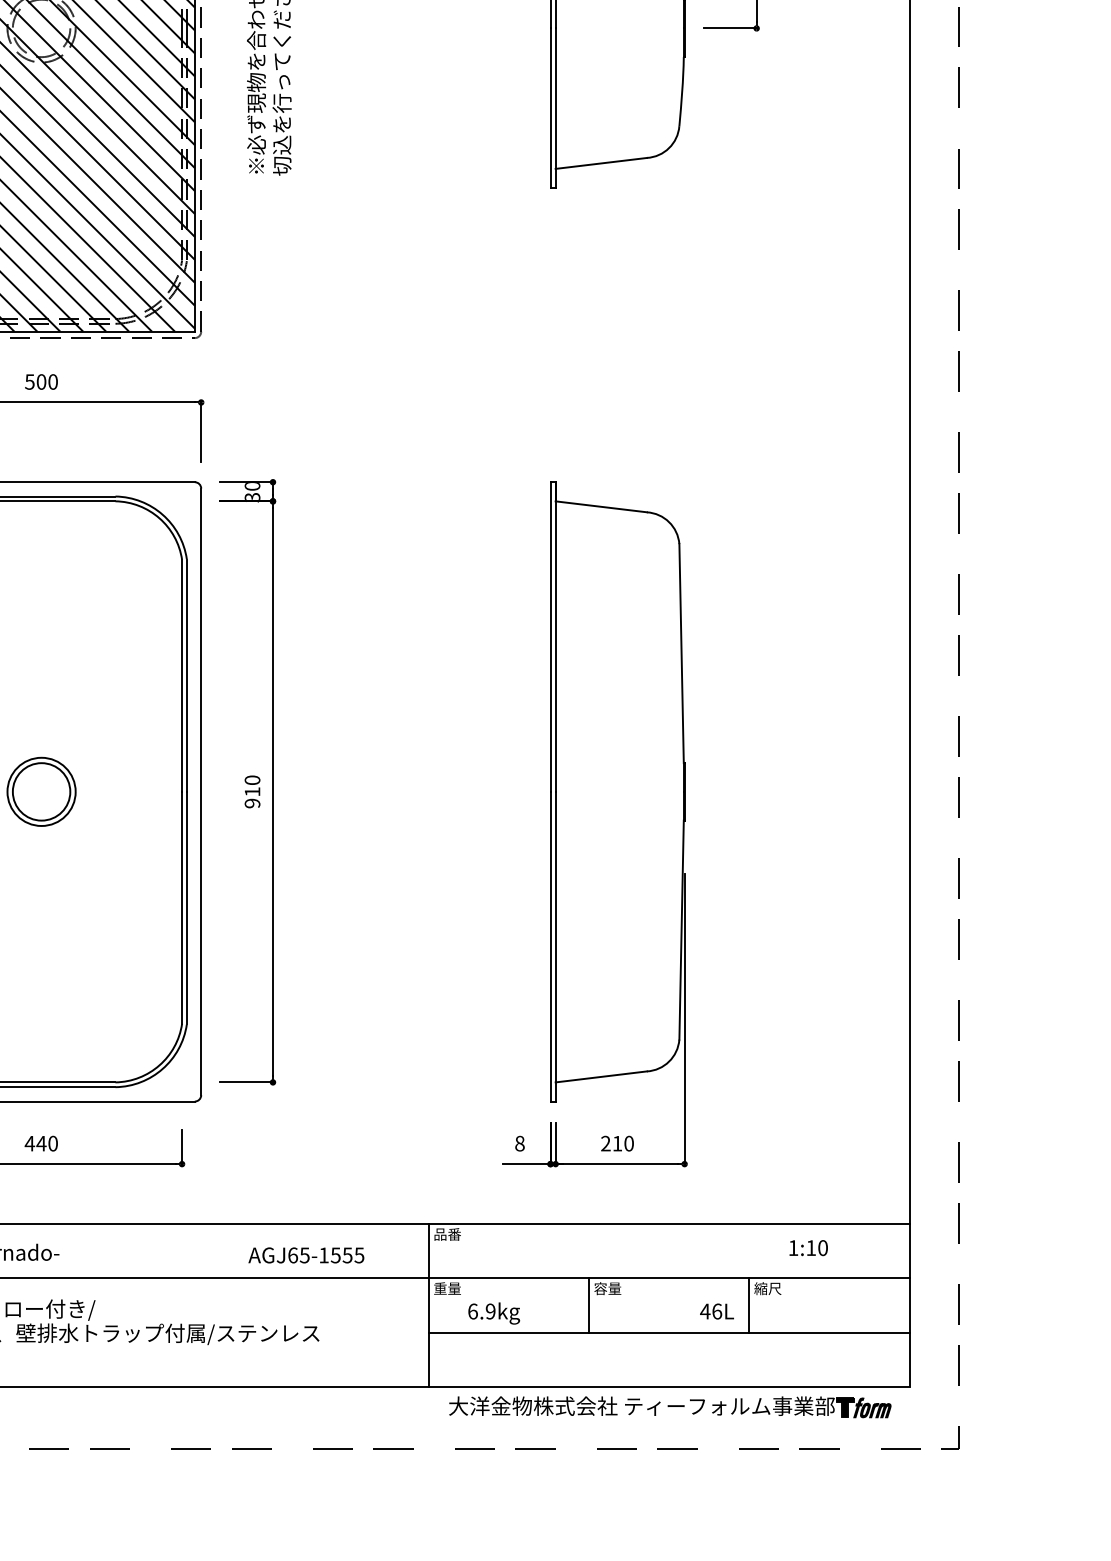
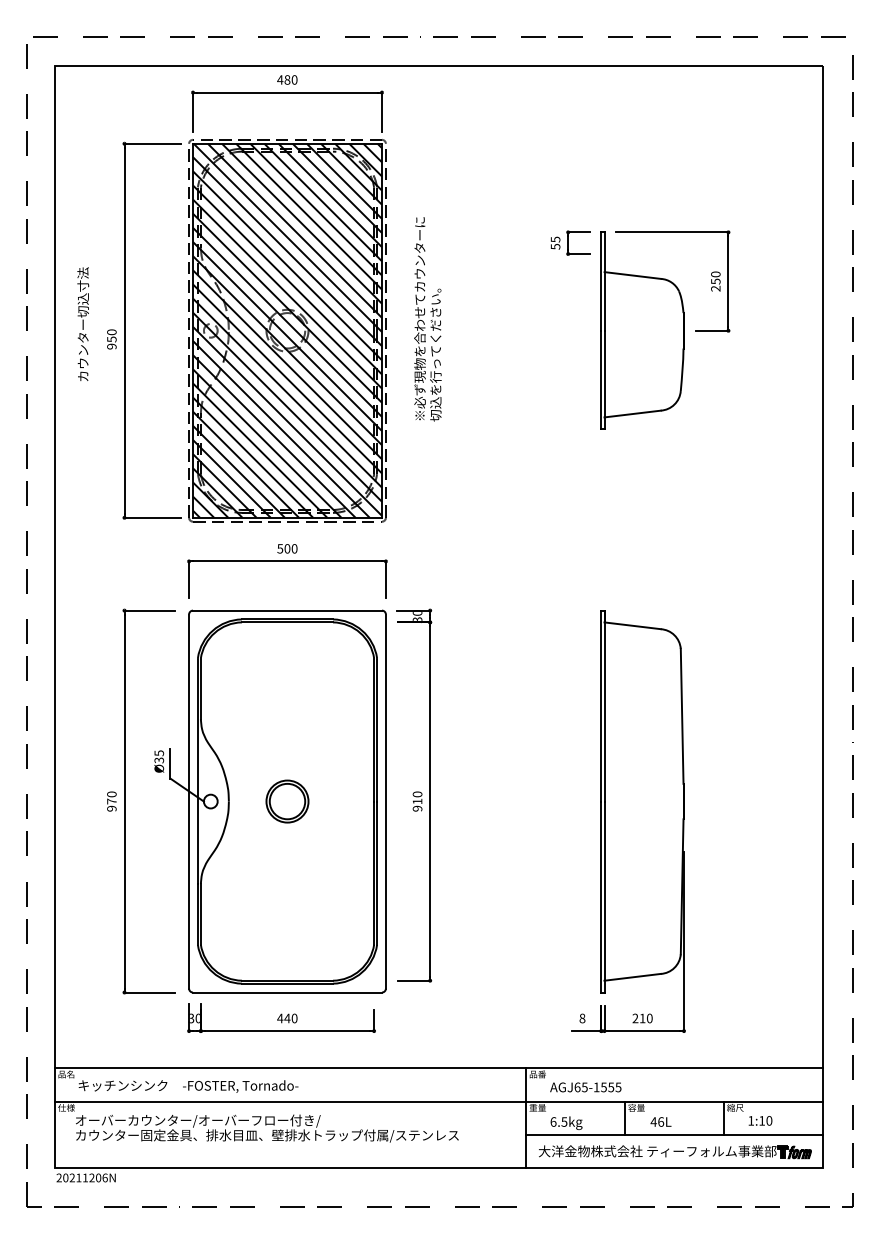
text: (808, 1247) -> (760, 1120), moved
text: (305, 1255) -> (585, 1087), moved
text: (490, 1310) -> (564, 1121), 6.9kg -> 6.5kg
text: (716, 1310) -> (660, 1121), moved
part: (670, 1408) -> (675, 1152), moved

